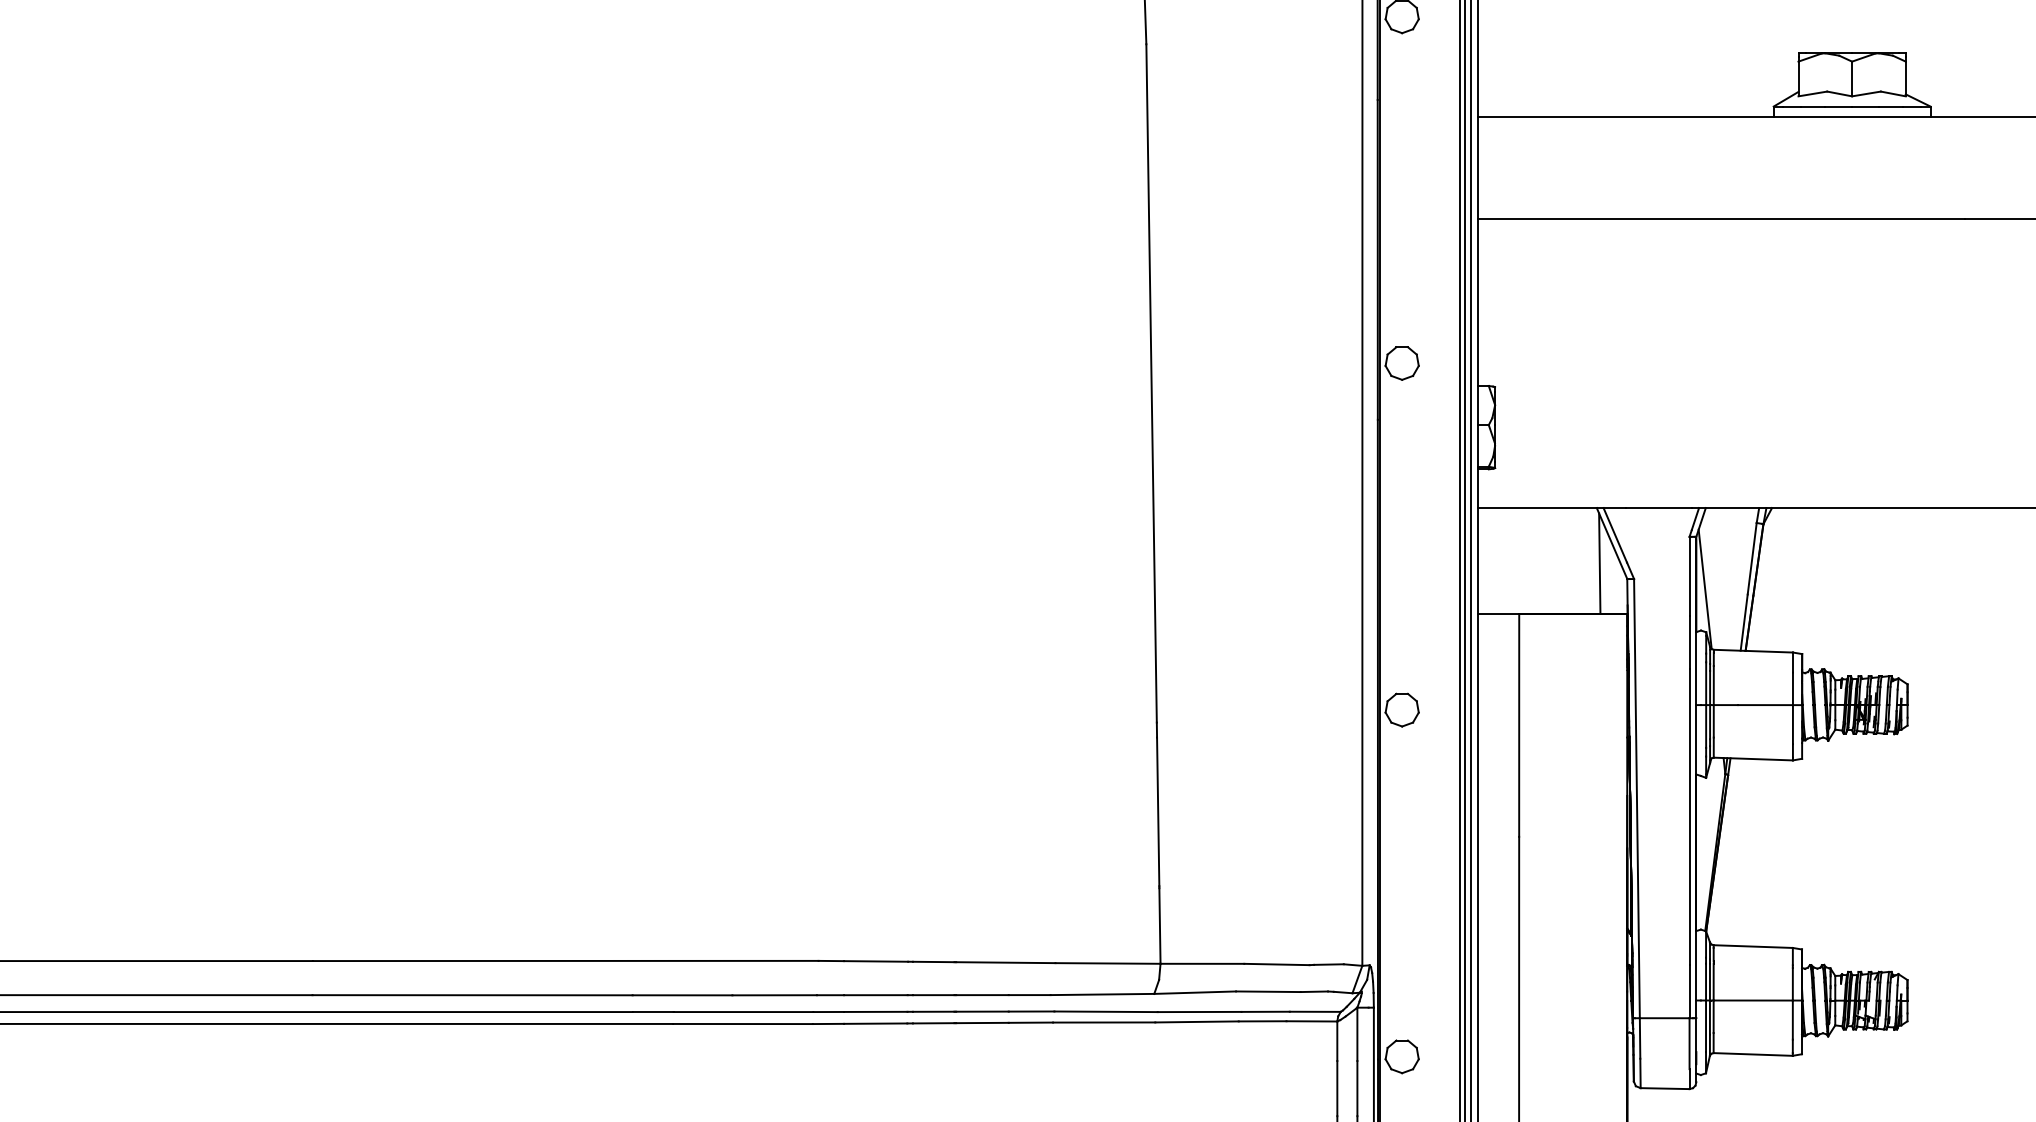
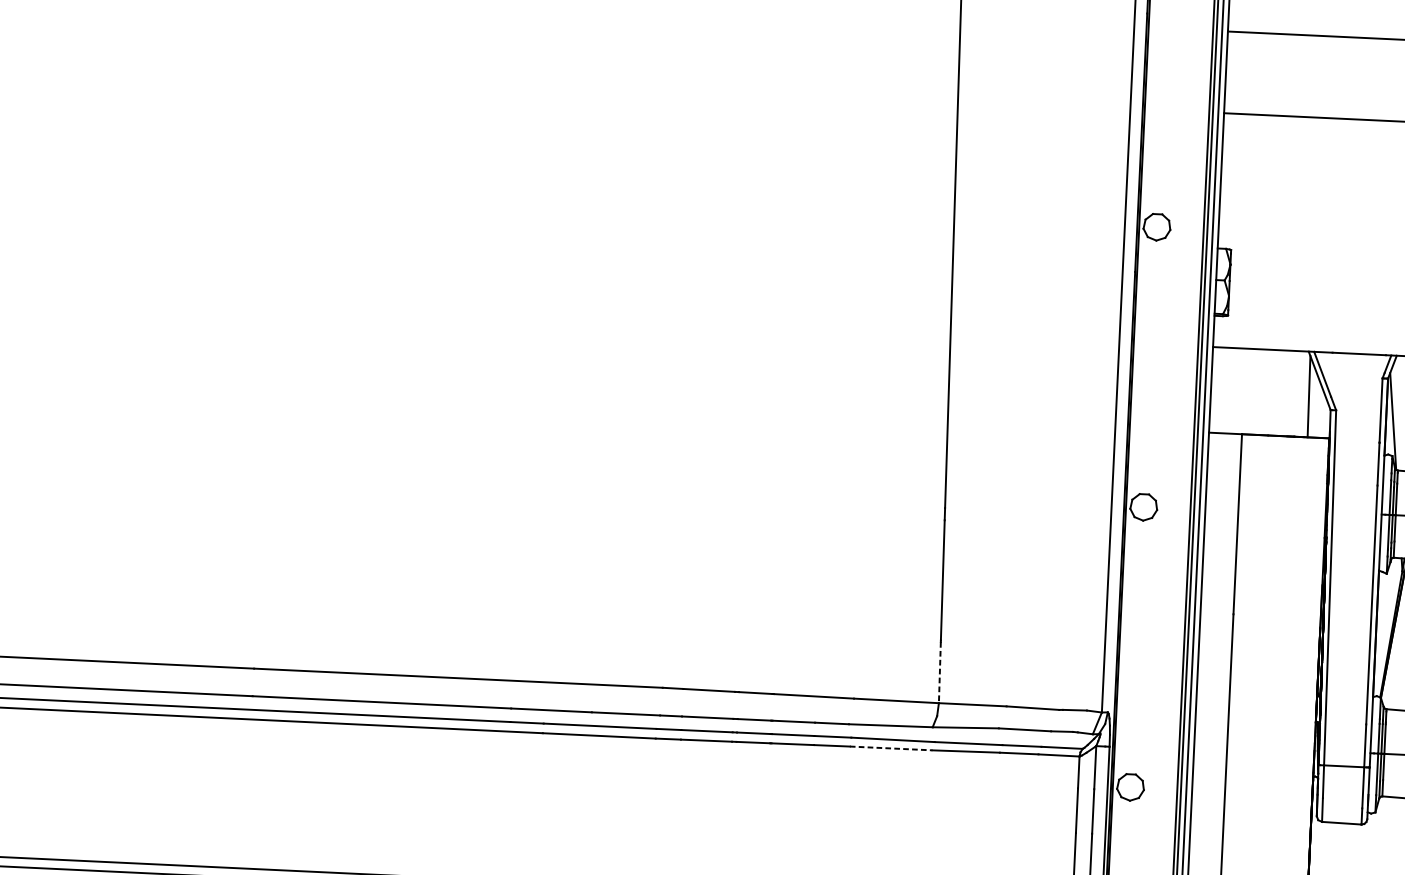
line: (1159, 926) -> (939, 672), solid -> dashed
line: (1104, 1022) -> (891, 748), solid -> dashed

